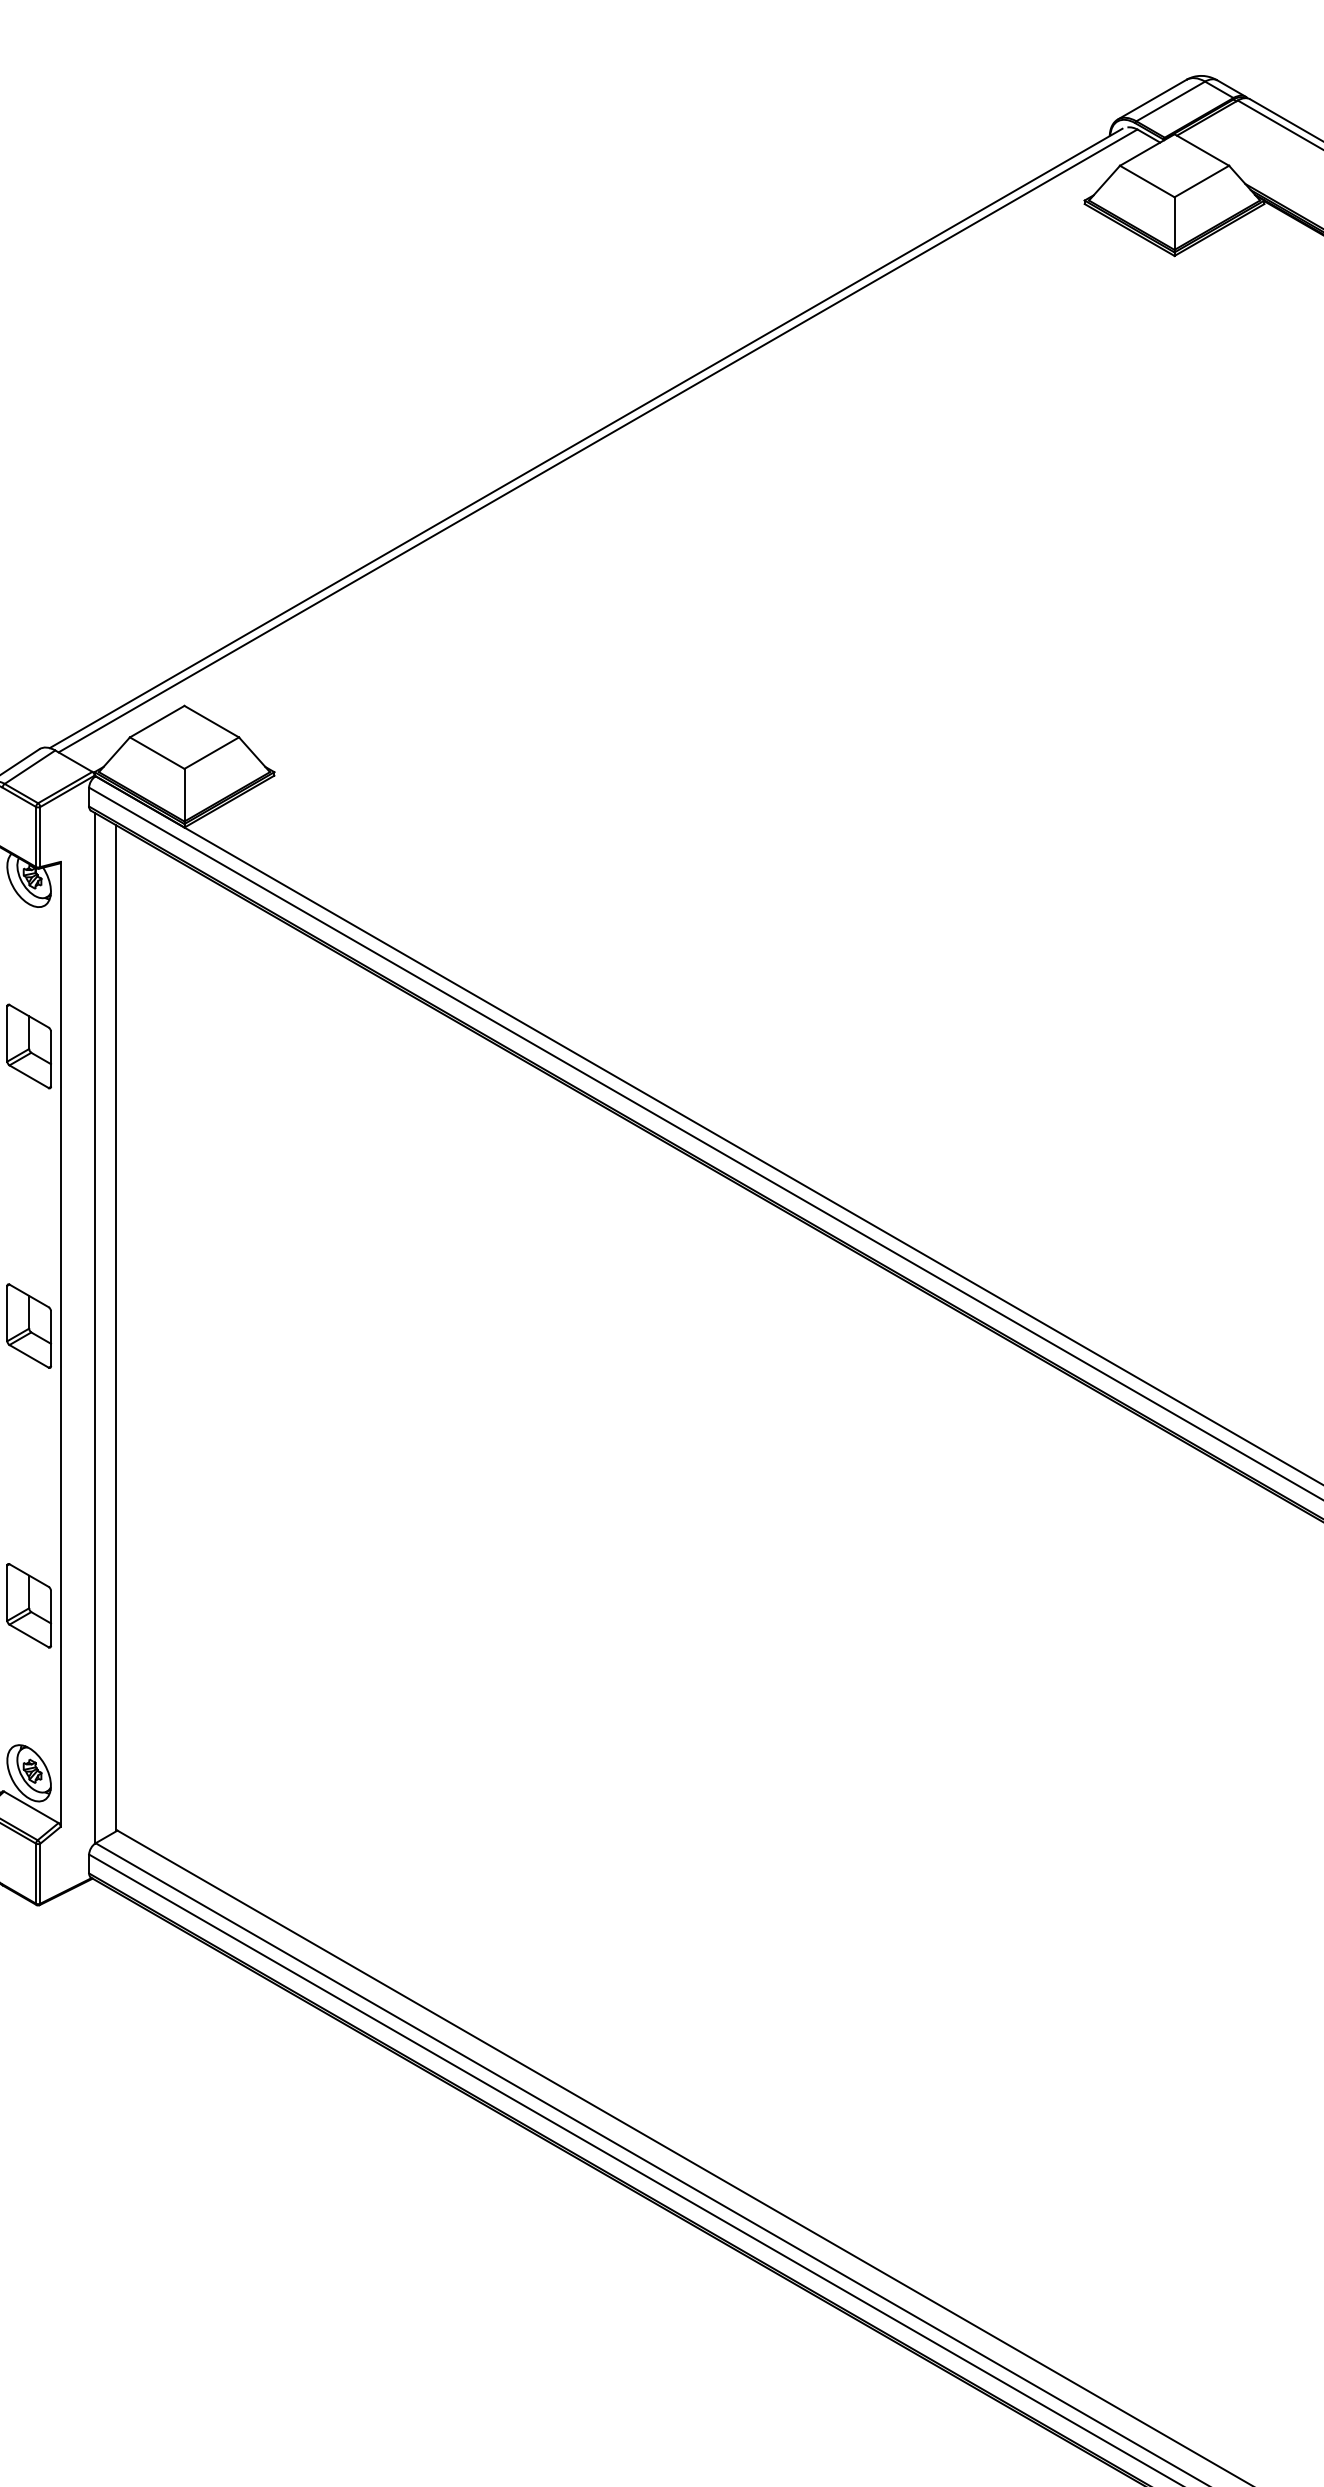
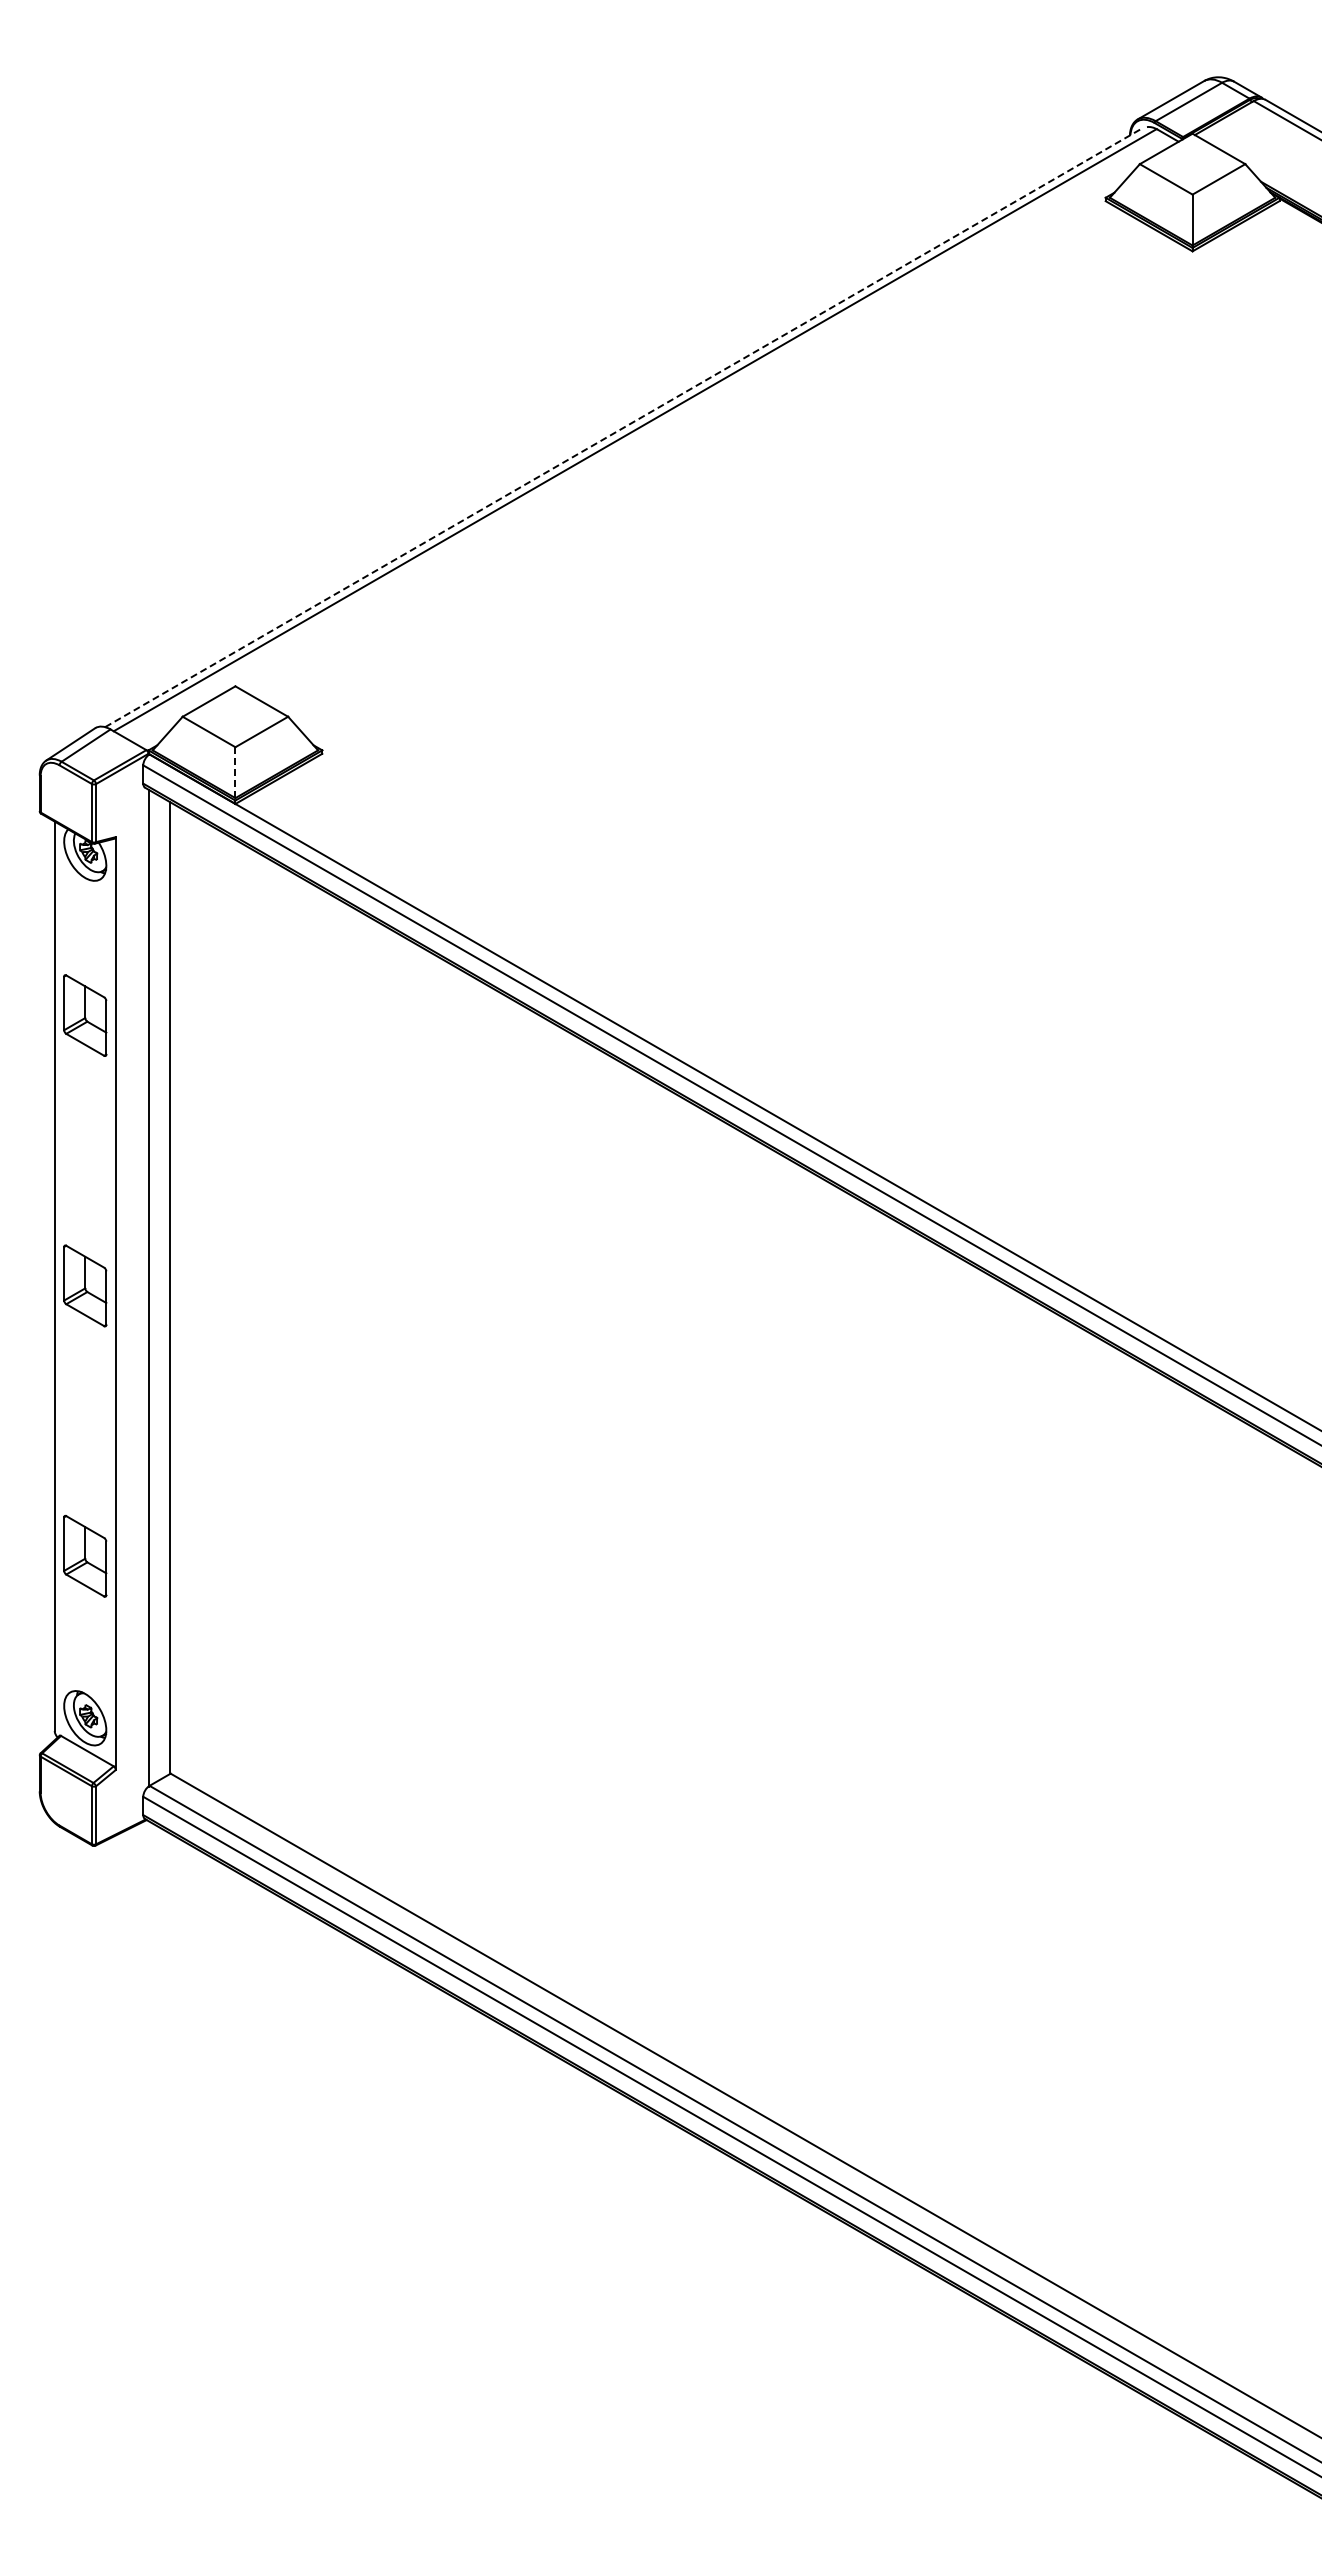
line: (585, 438) -> (623, 427), solid -> dashed
line: (184, 796) -> (235, 773), solid -> dashed

